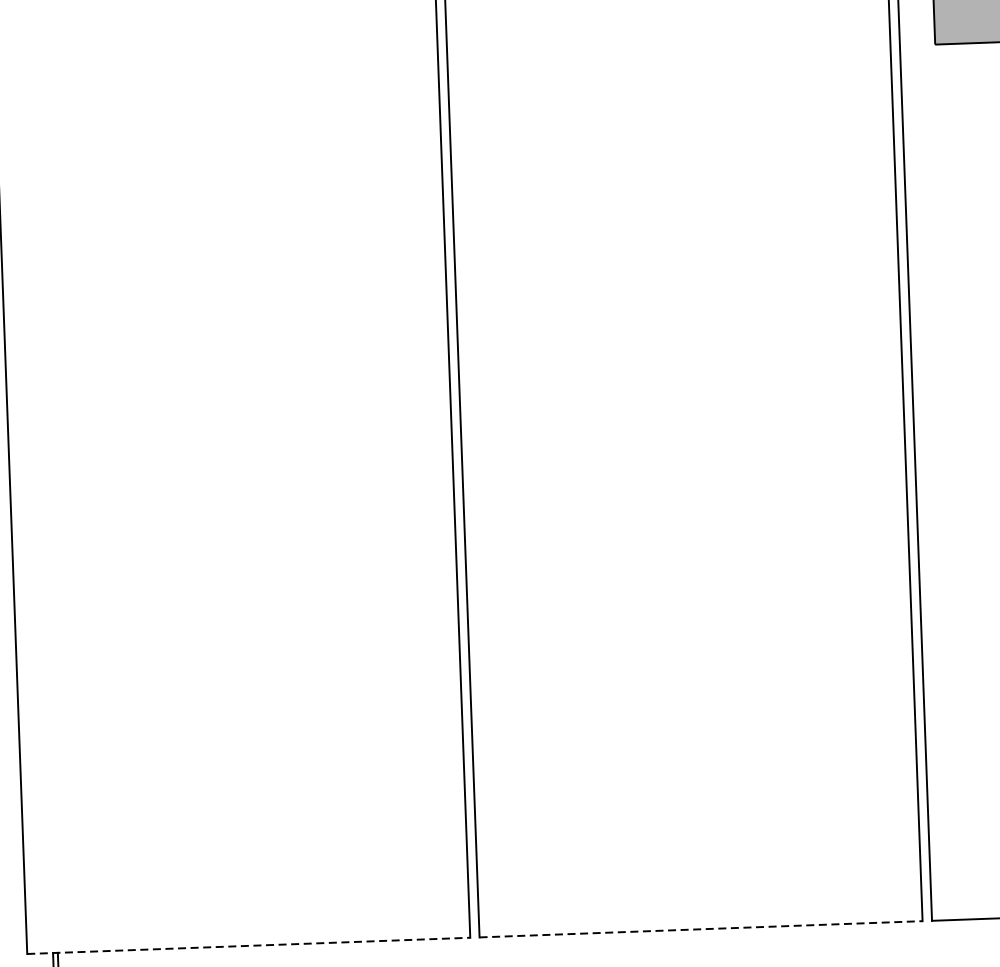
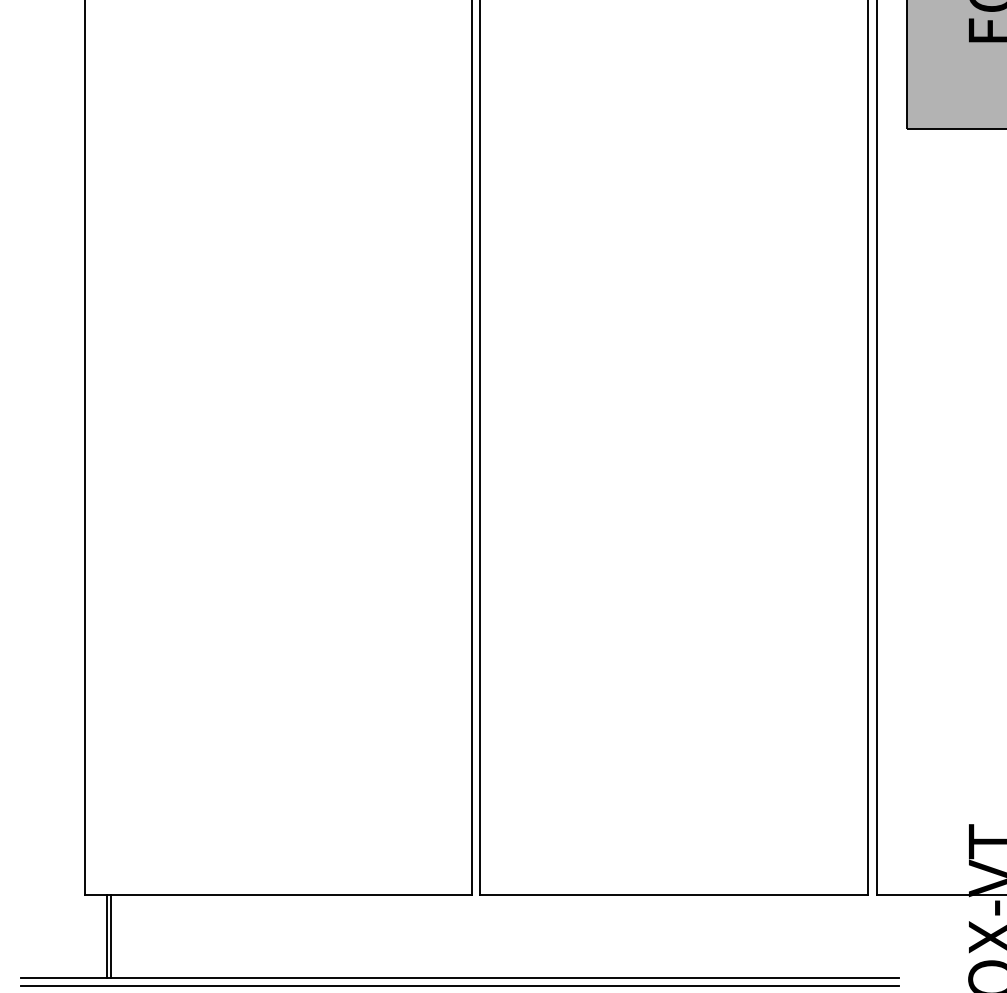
line: (701, 929) -> (674, 895), dashed -> solid
line: (248, 946) -> (278, 895), dashed -> solid

